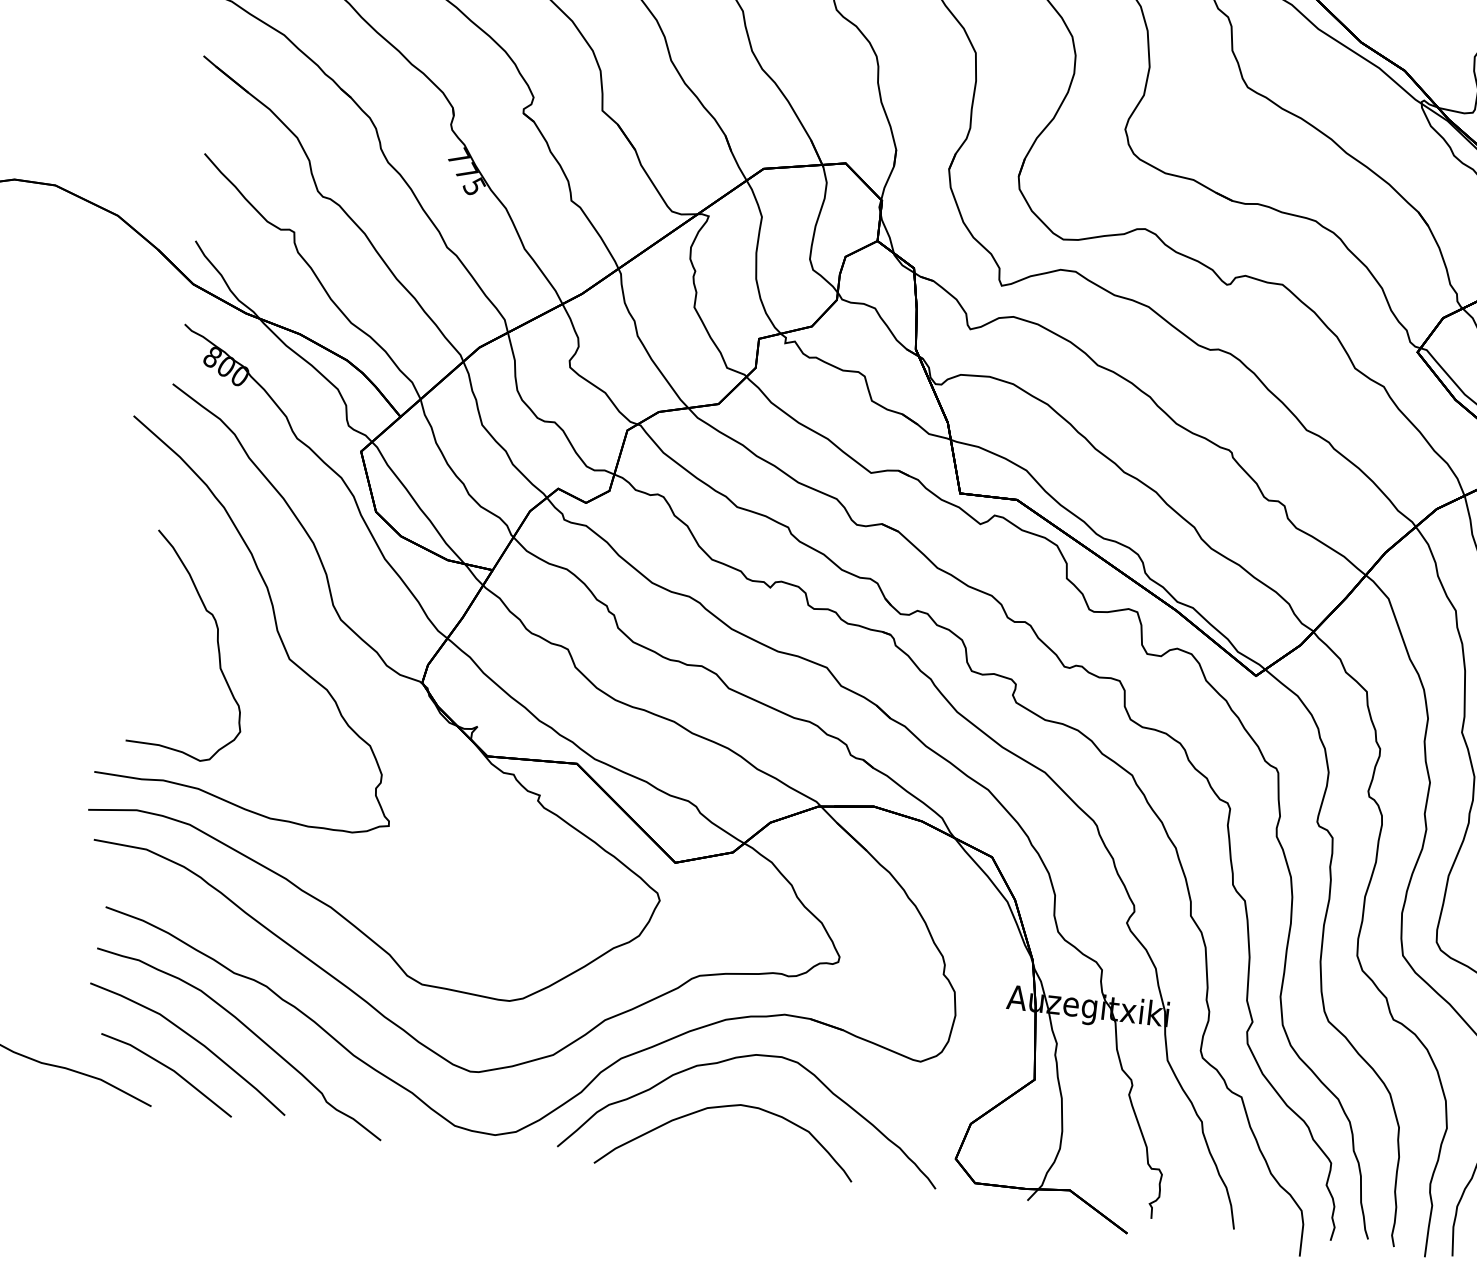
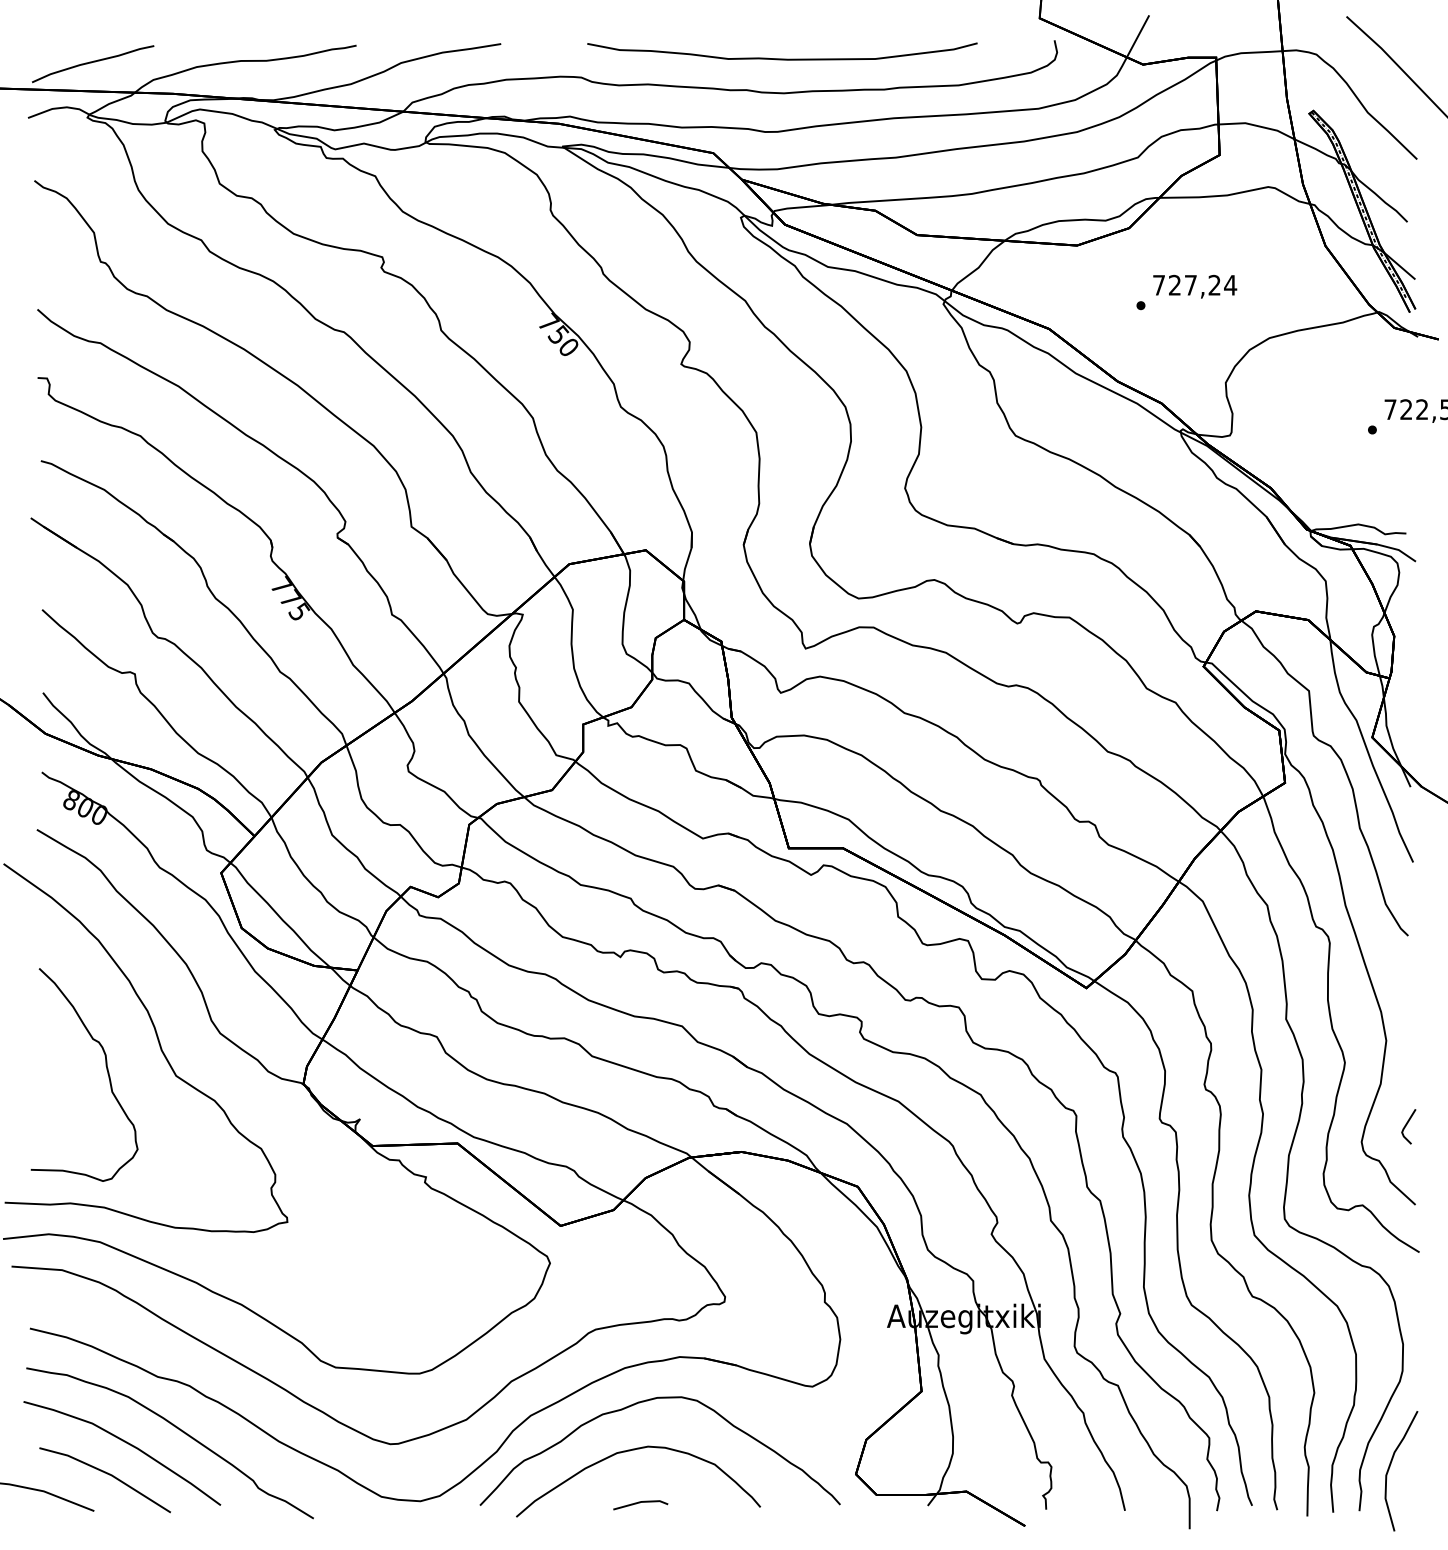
line: (726, 1163) -> (640, 1503), added

